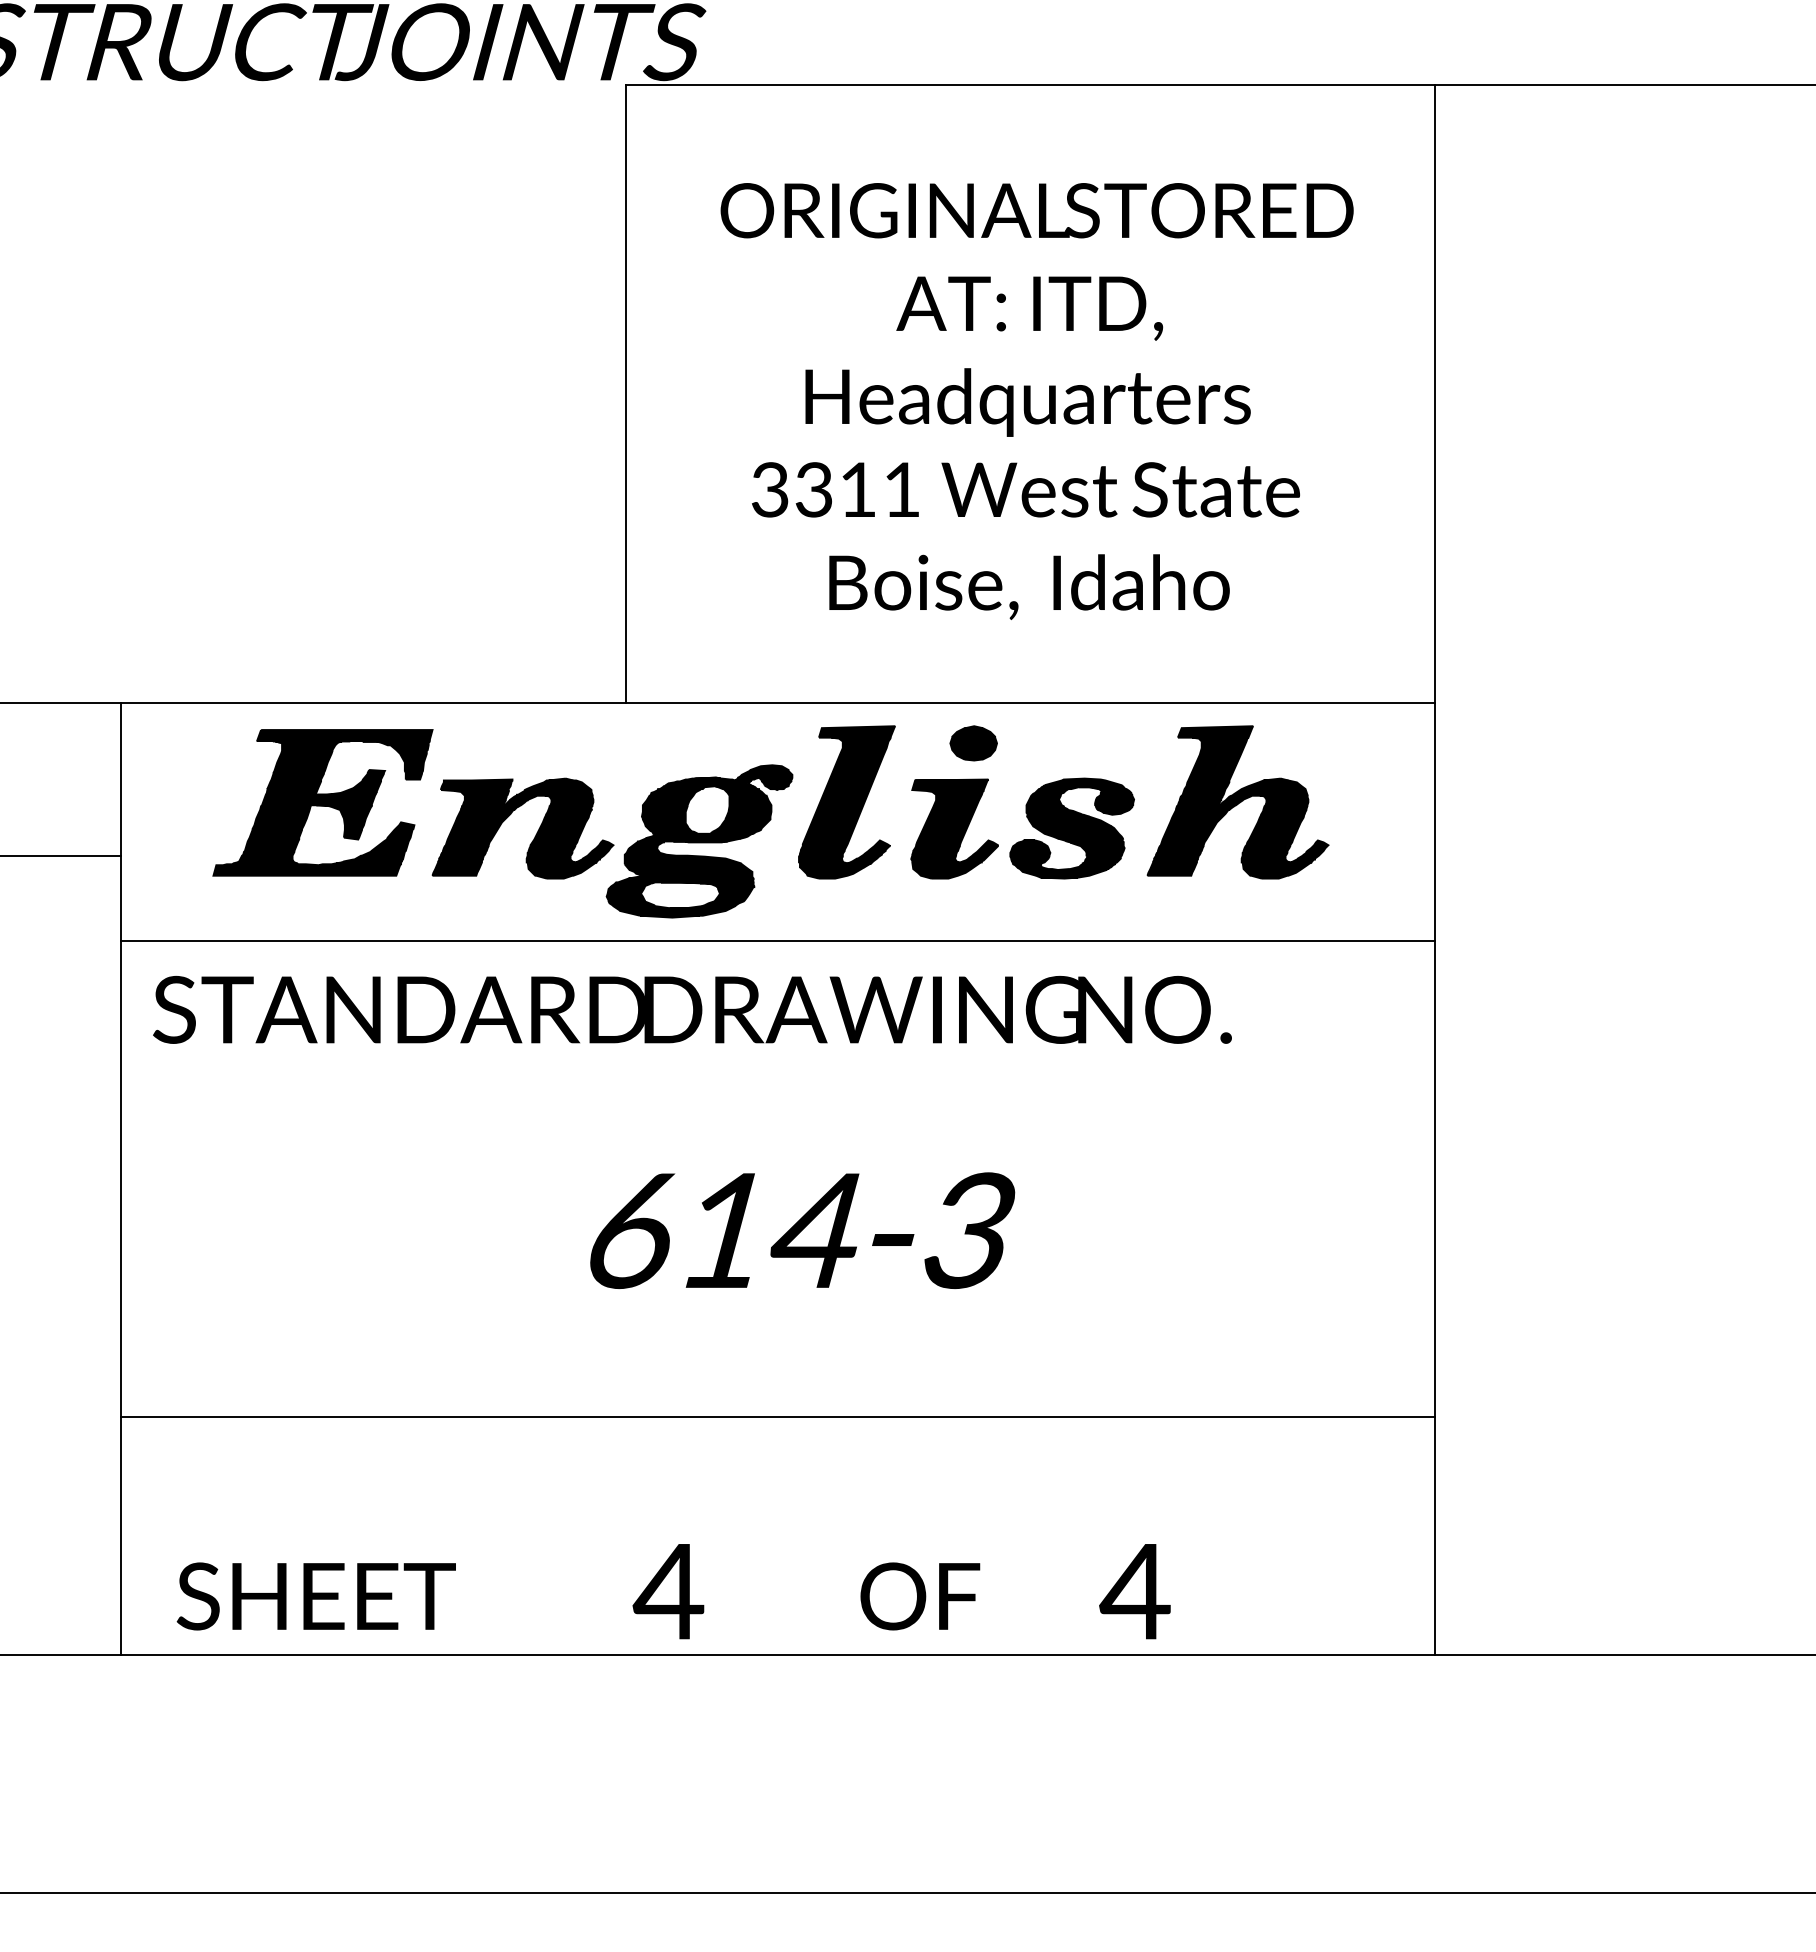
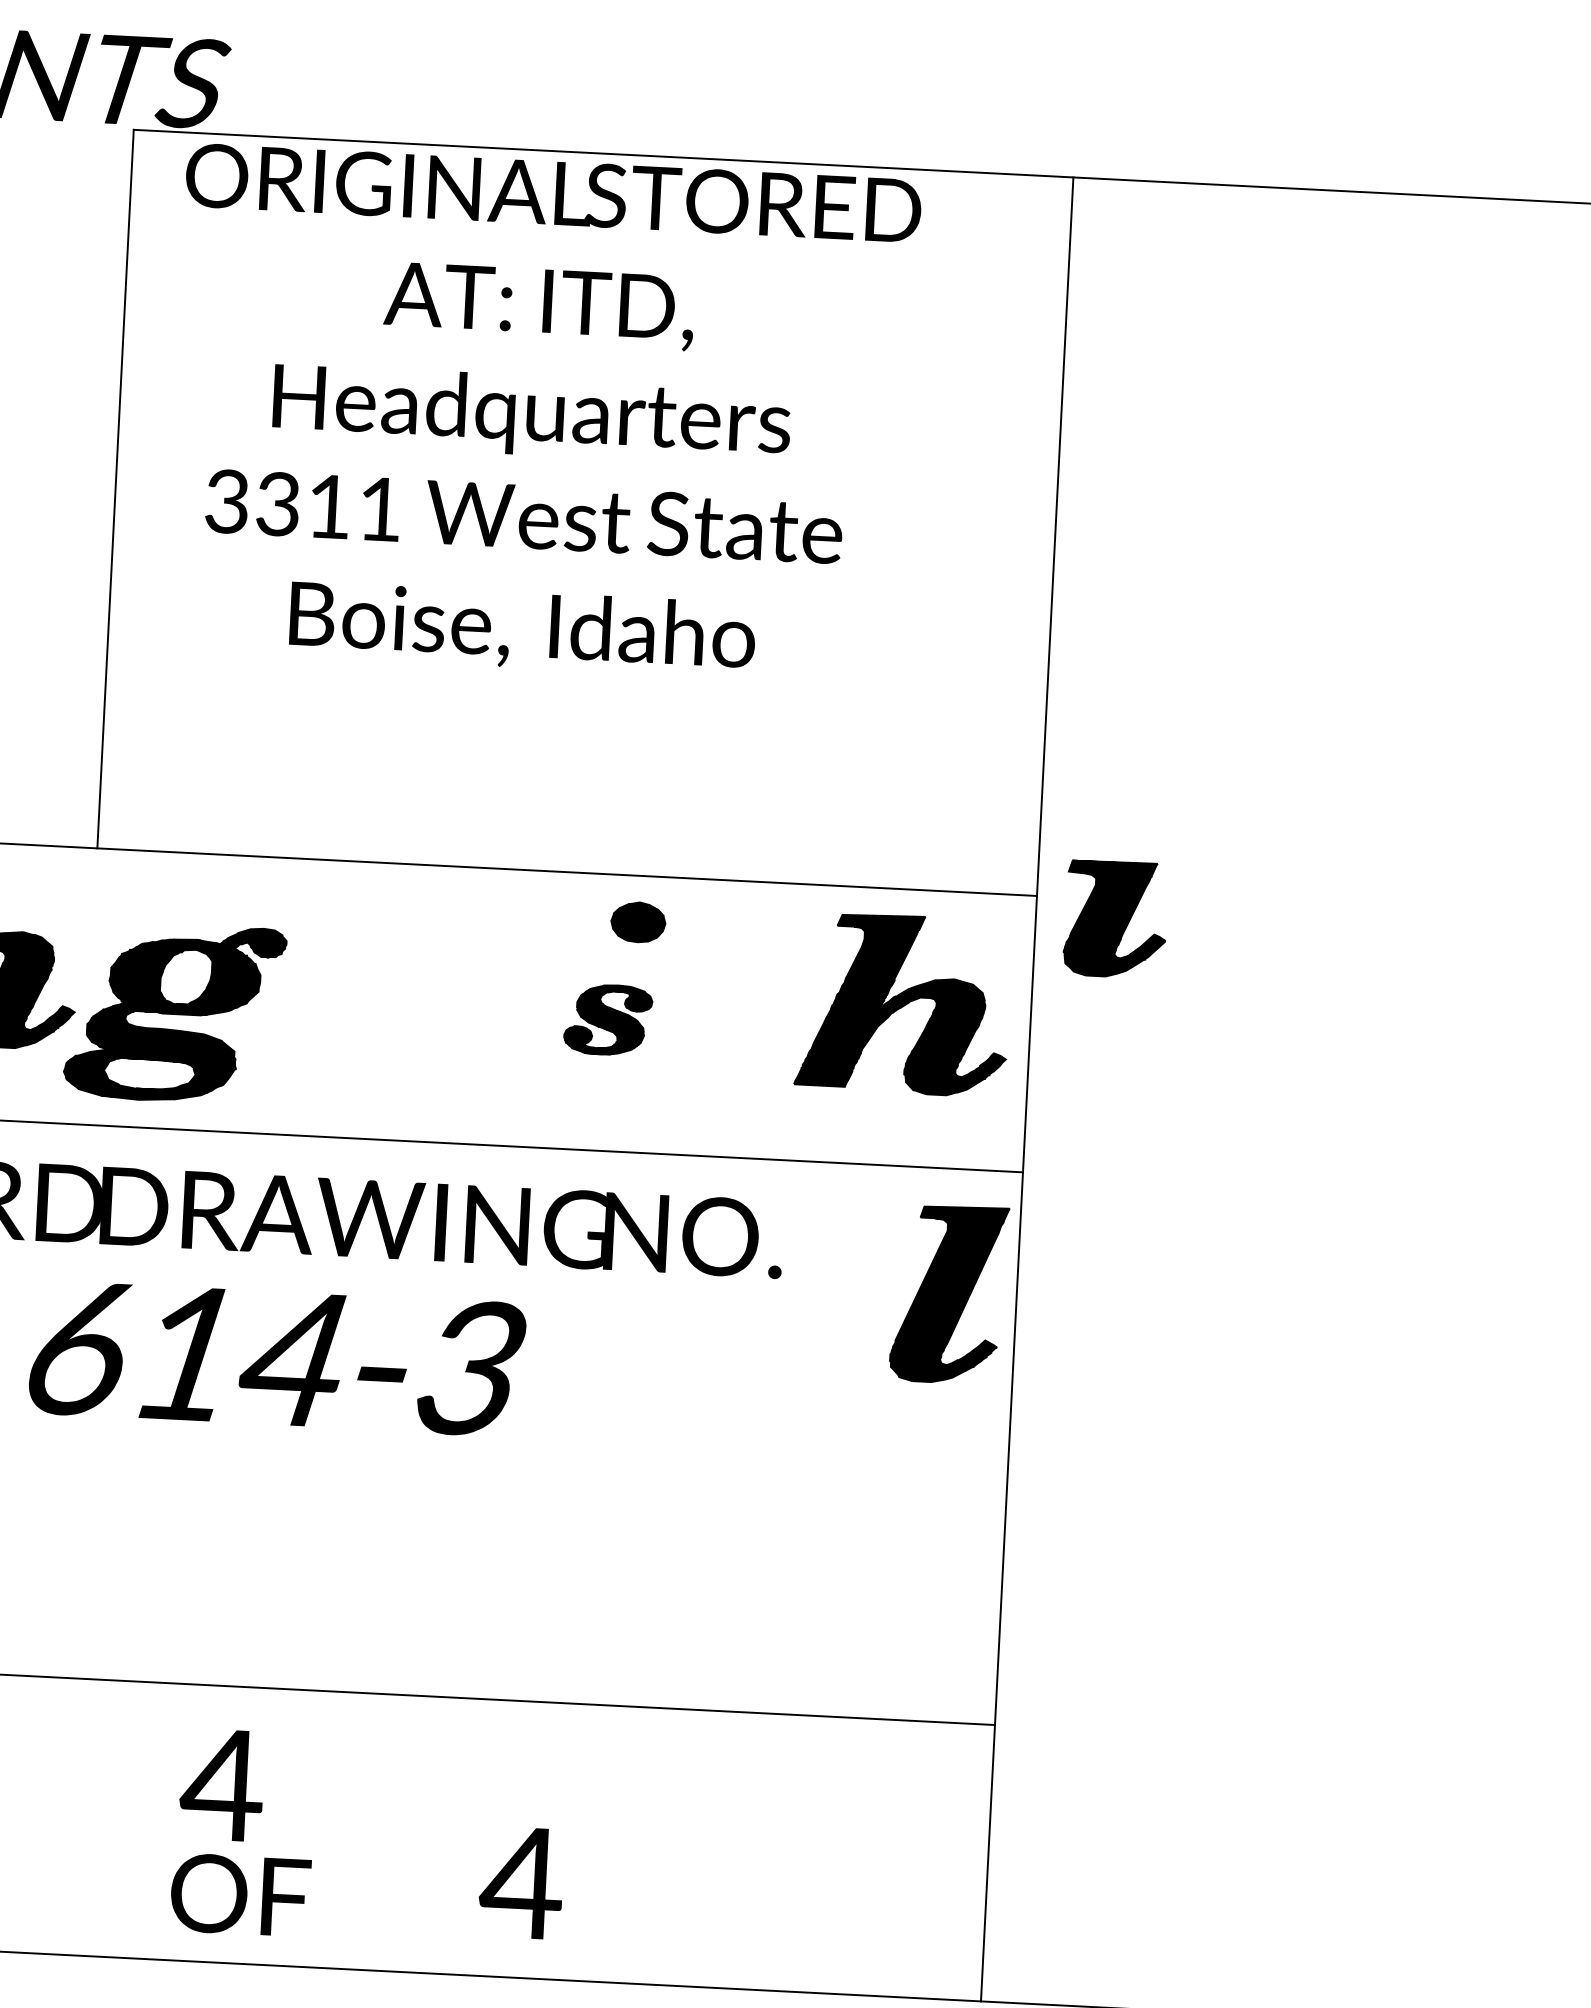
text: (1036, 401) -> (541, 414), moved
part: (973, 743) -> (638, 922), moved
part: (846, 802) -> (948, 1294), moved
part: (1237, 802) -> (902, 1004), moved
part: (954, 828) -> (1115, 918), moved
part: (1071, 828) -> (607, 1019), size x0.6
text: (802, 1230) -> (277, 1358), moved
text: (668, 1591) -> (221, 1784), moved
text: (1134, 1591) -> (520, 1882), moved
text: (920, 1596) -> (240, 1895), moved

